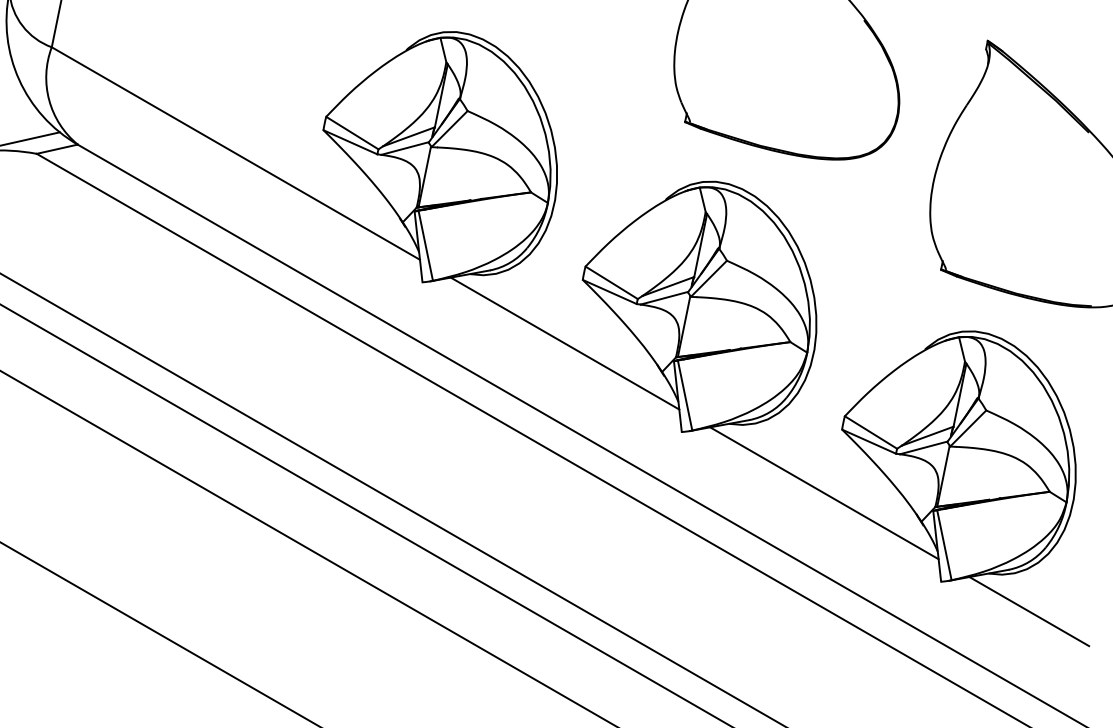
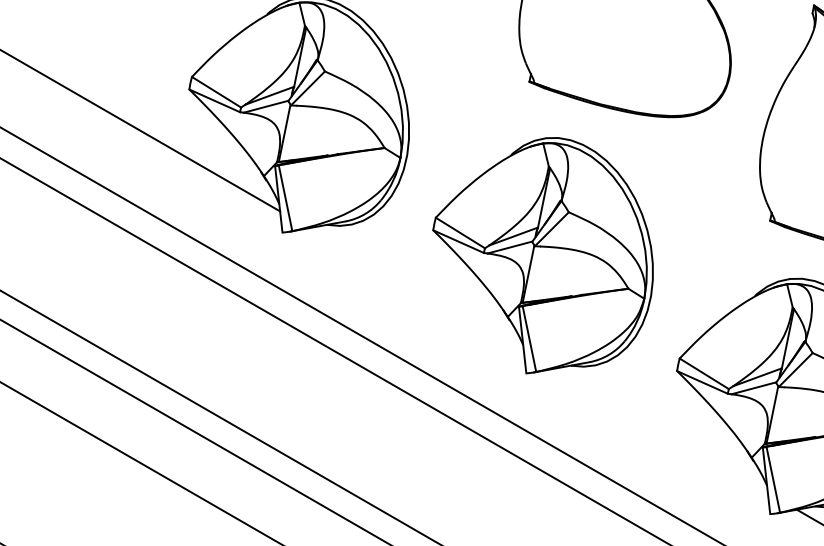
line: (564, 343) -> (416, 290), removed
line: (824, 493) -> (660, 431), removed

